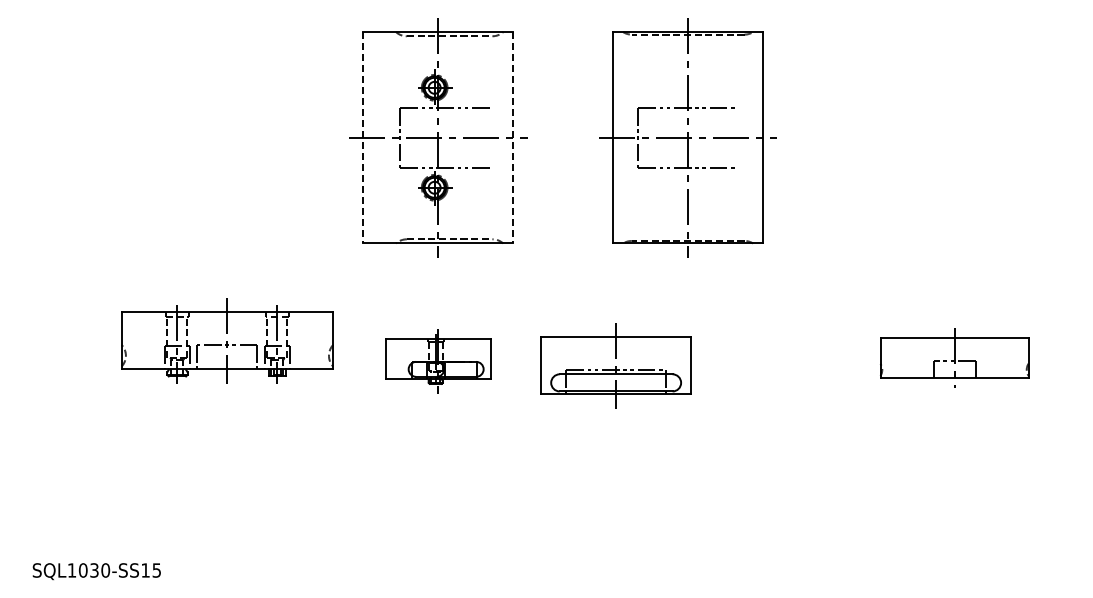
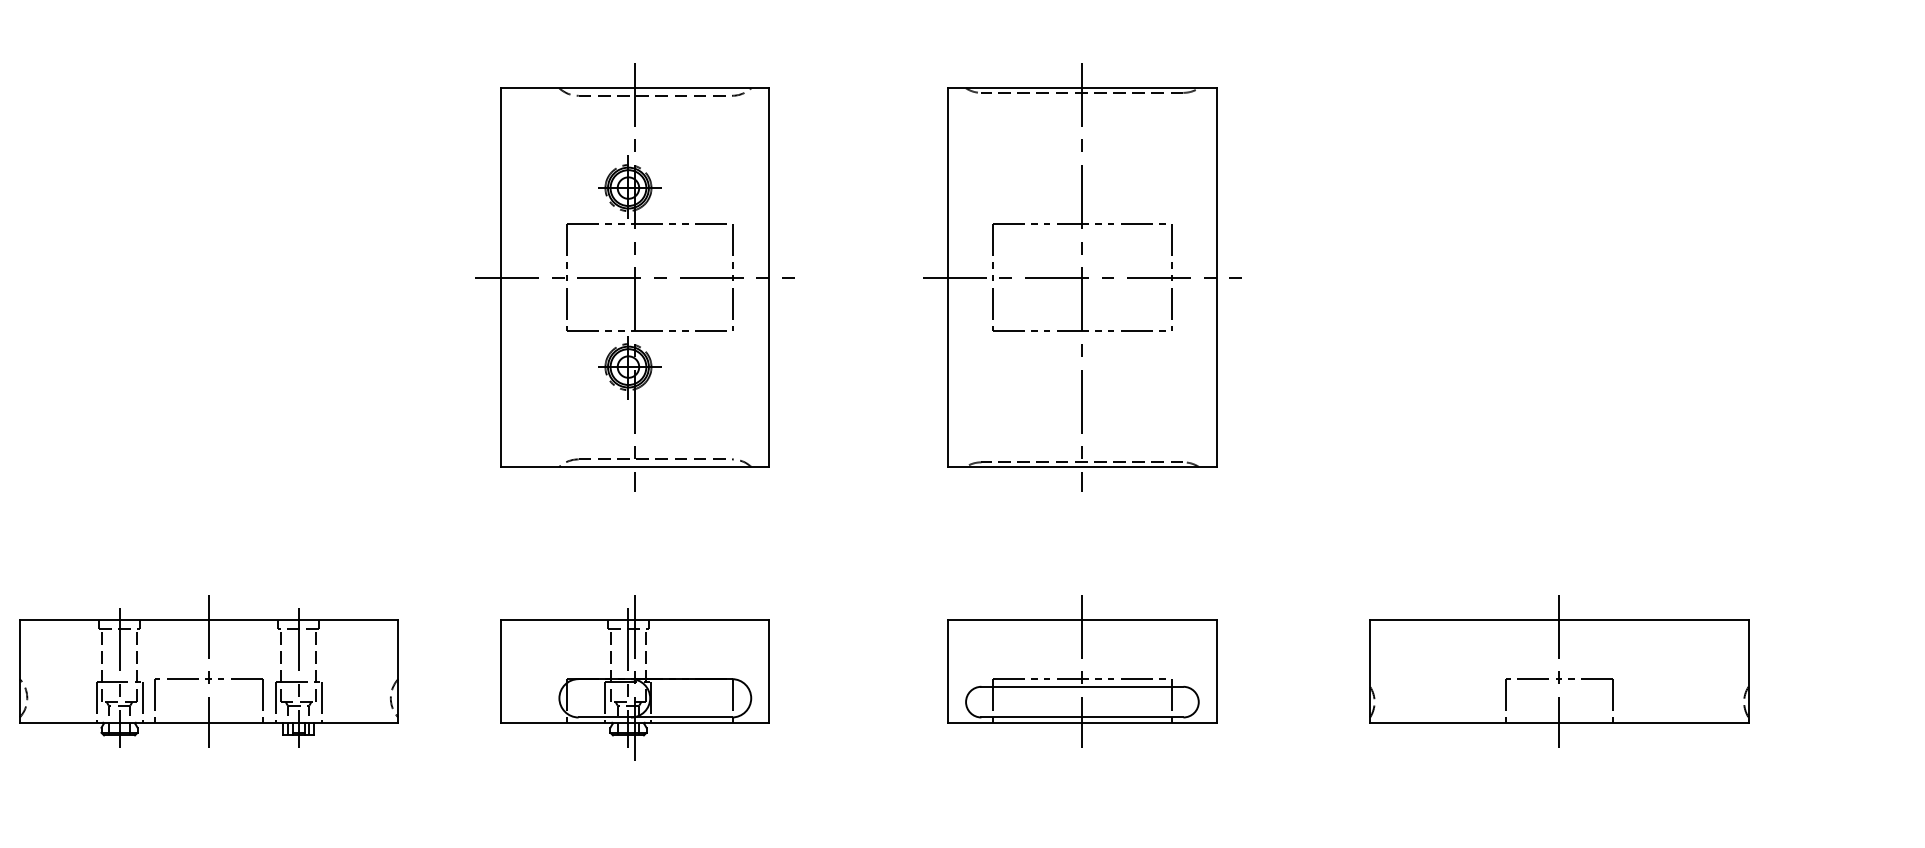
line: (363, 137) -> (501, 277), dashed -> solid
line: (493, 137) -> (733, 277), added
line: (513, 137) -> (769, 277), dashed -> solid
line: (738, 137) -> (1172, 277), added
part: (227, 340) -> (209, 671), moved
part: (954, 357) -> (1559, 671), size x1.43
part: (437, 361) -> (633, 678), size x1.43
part: (615, 365) -> (1081, 671), moved

